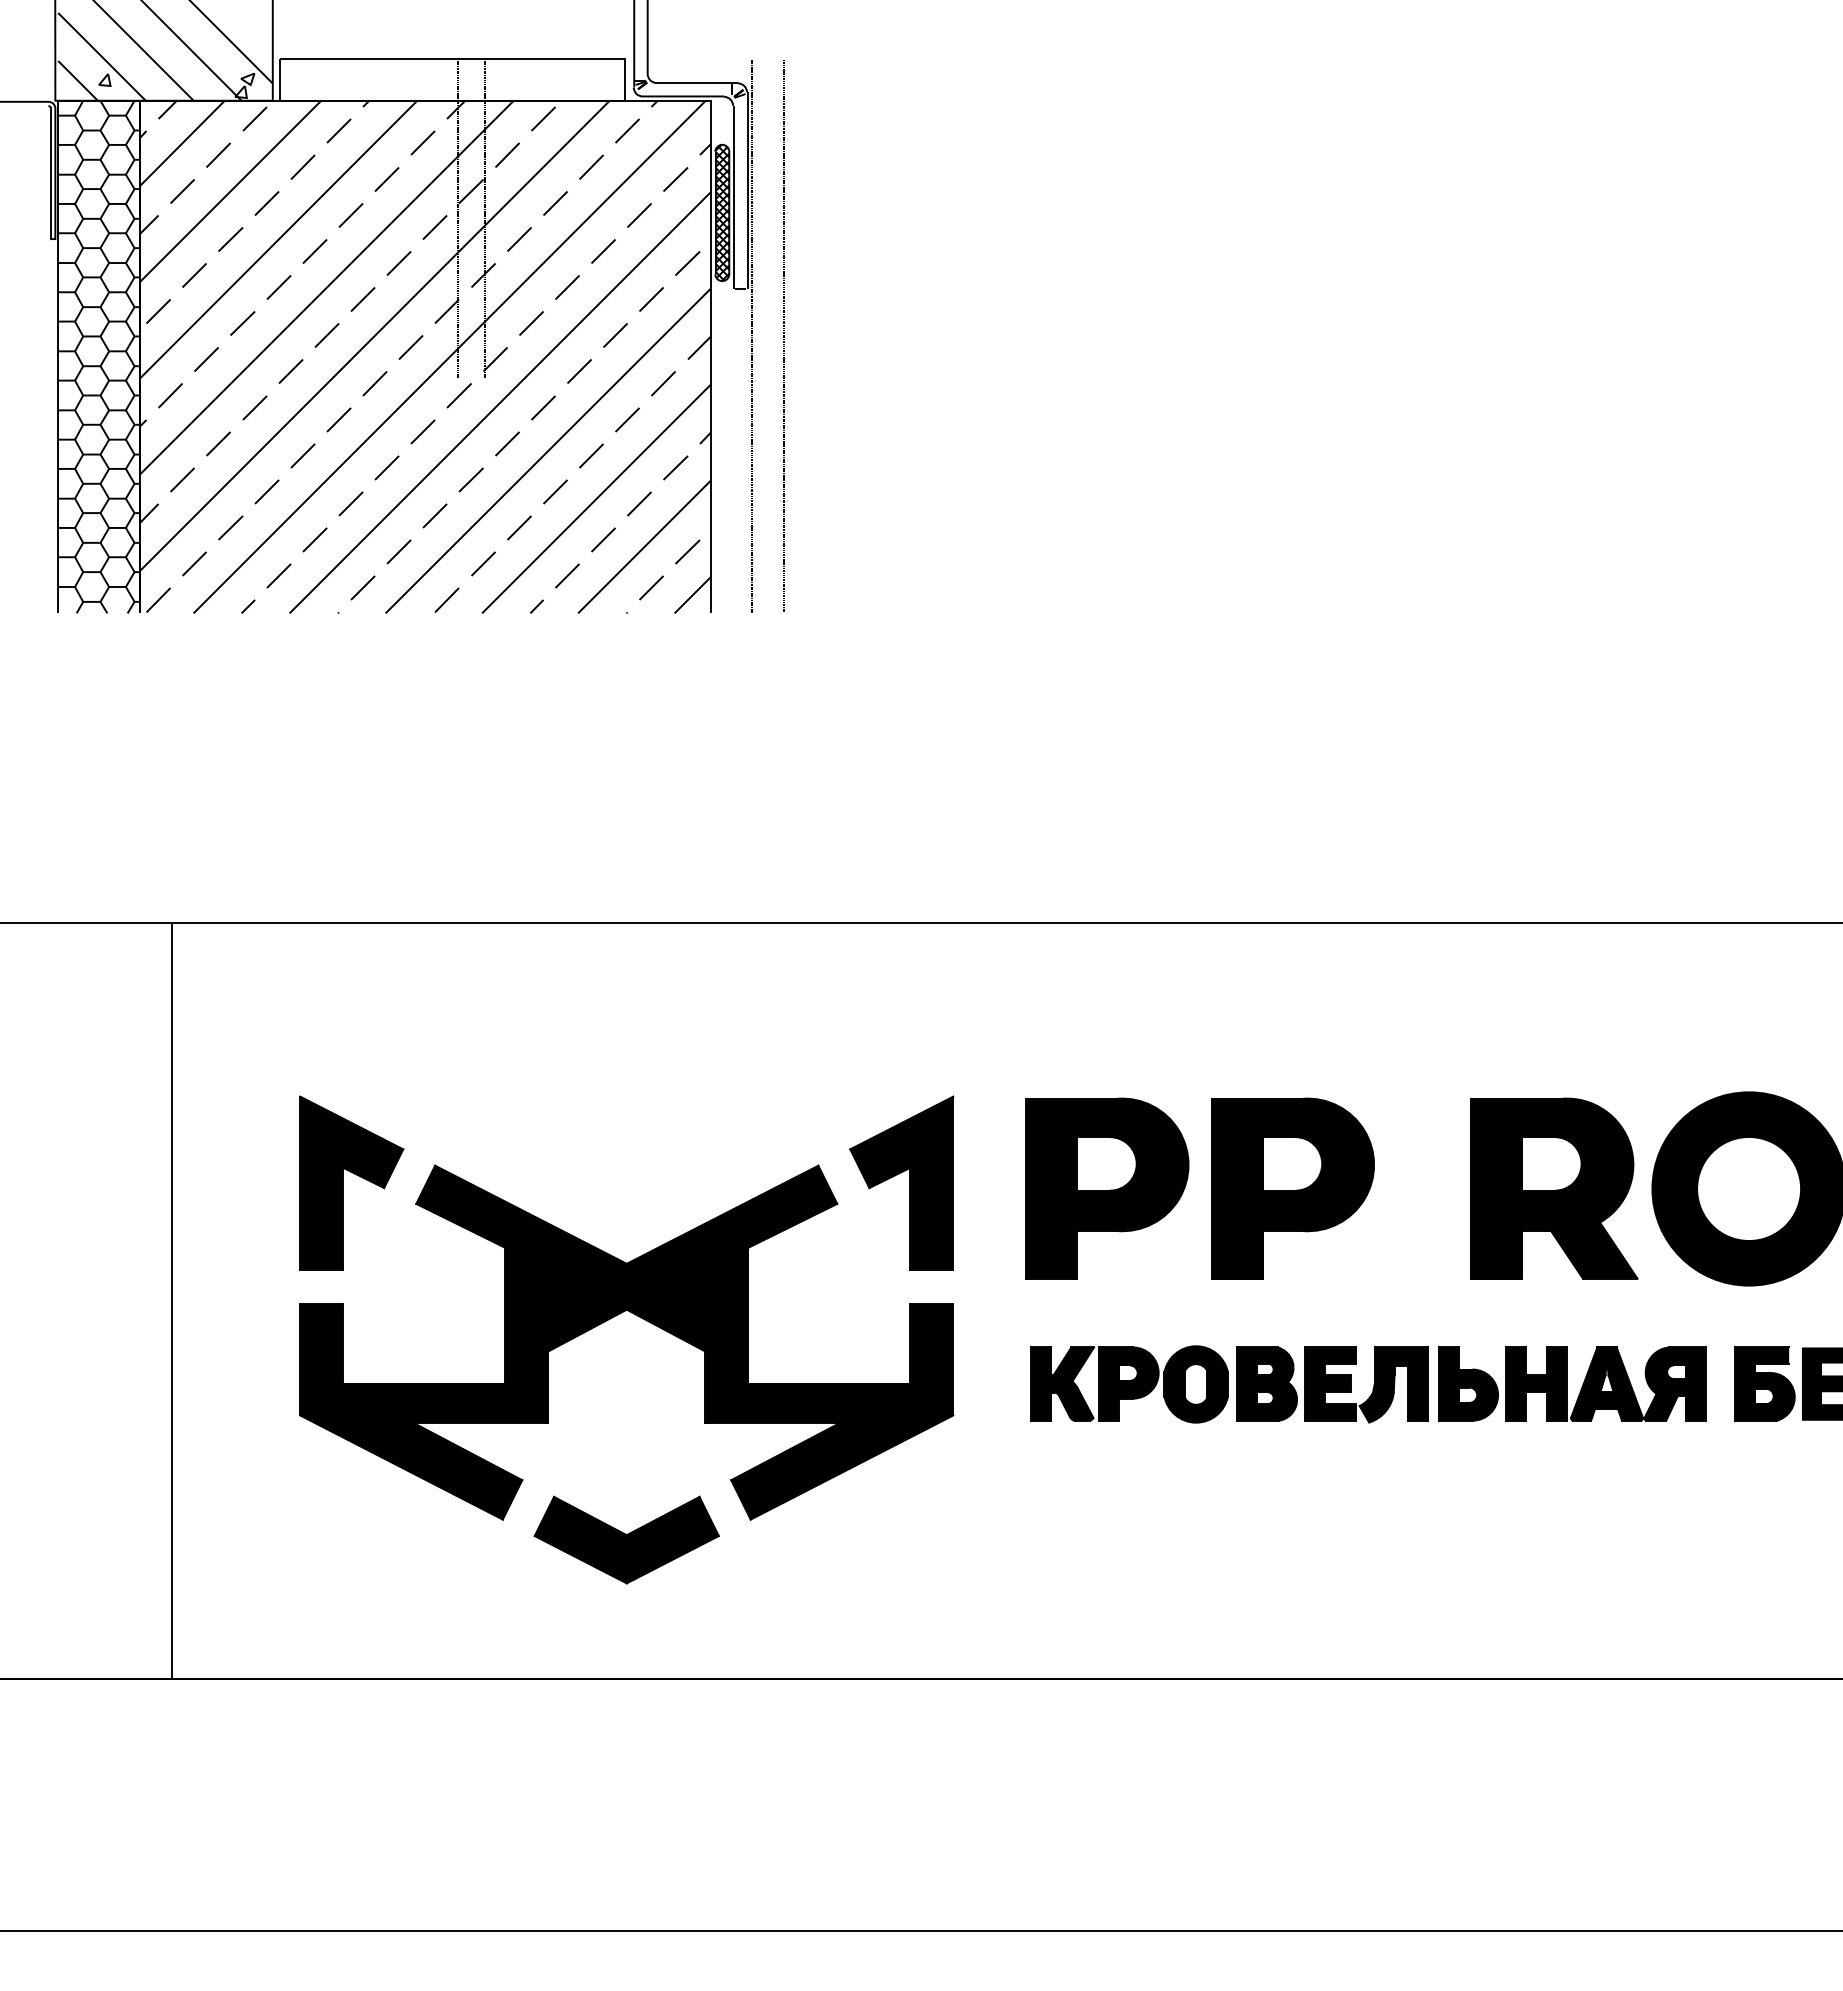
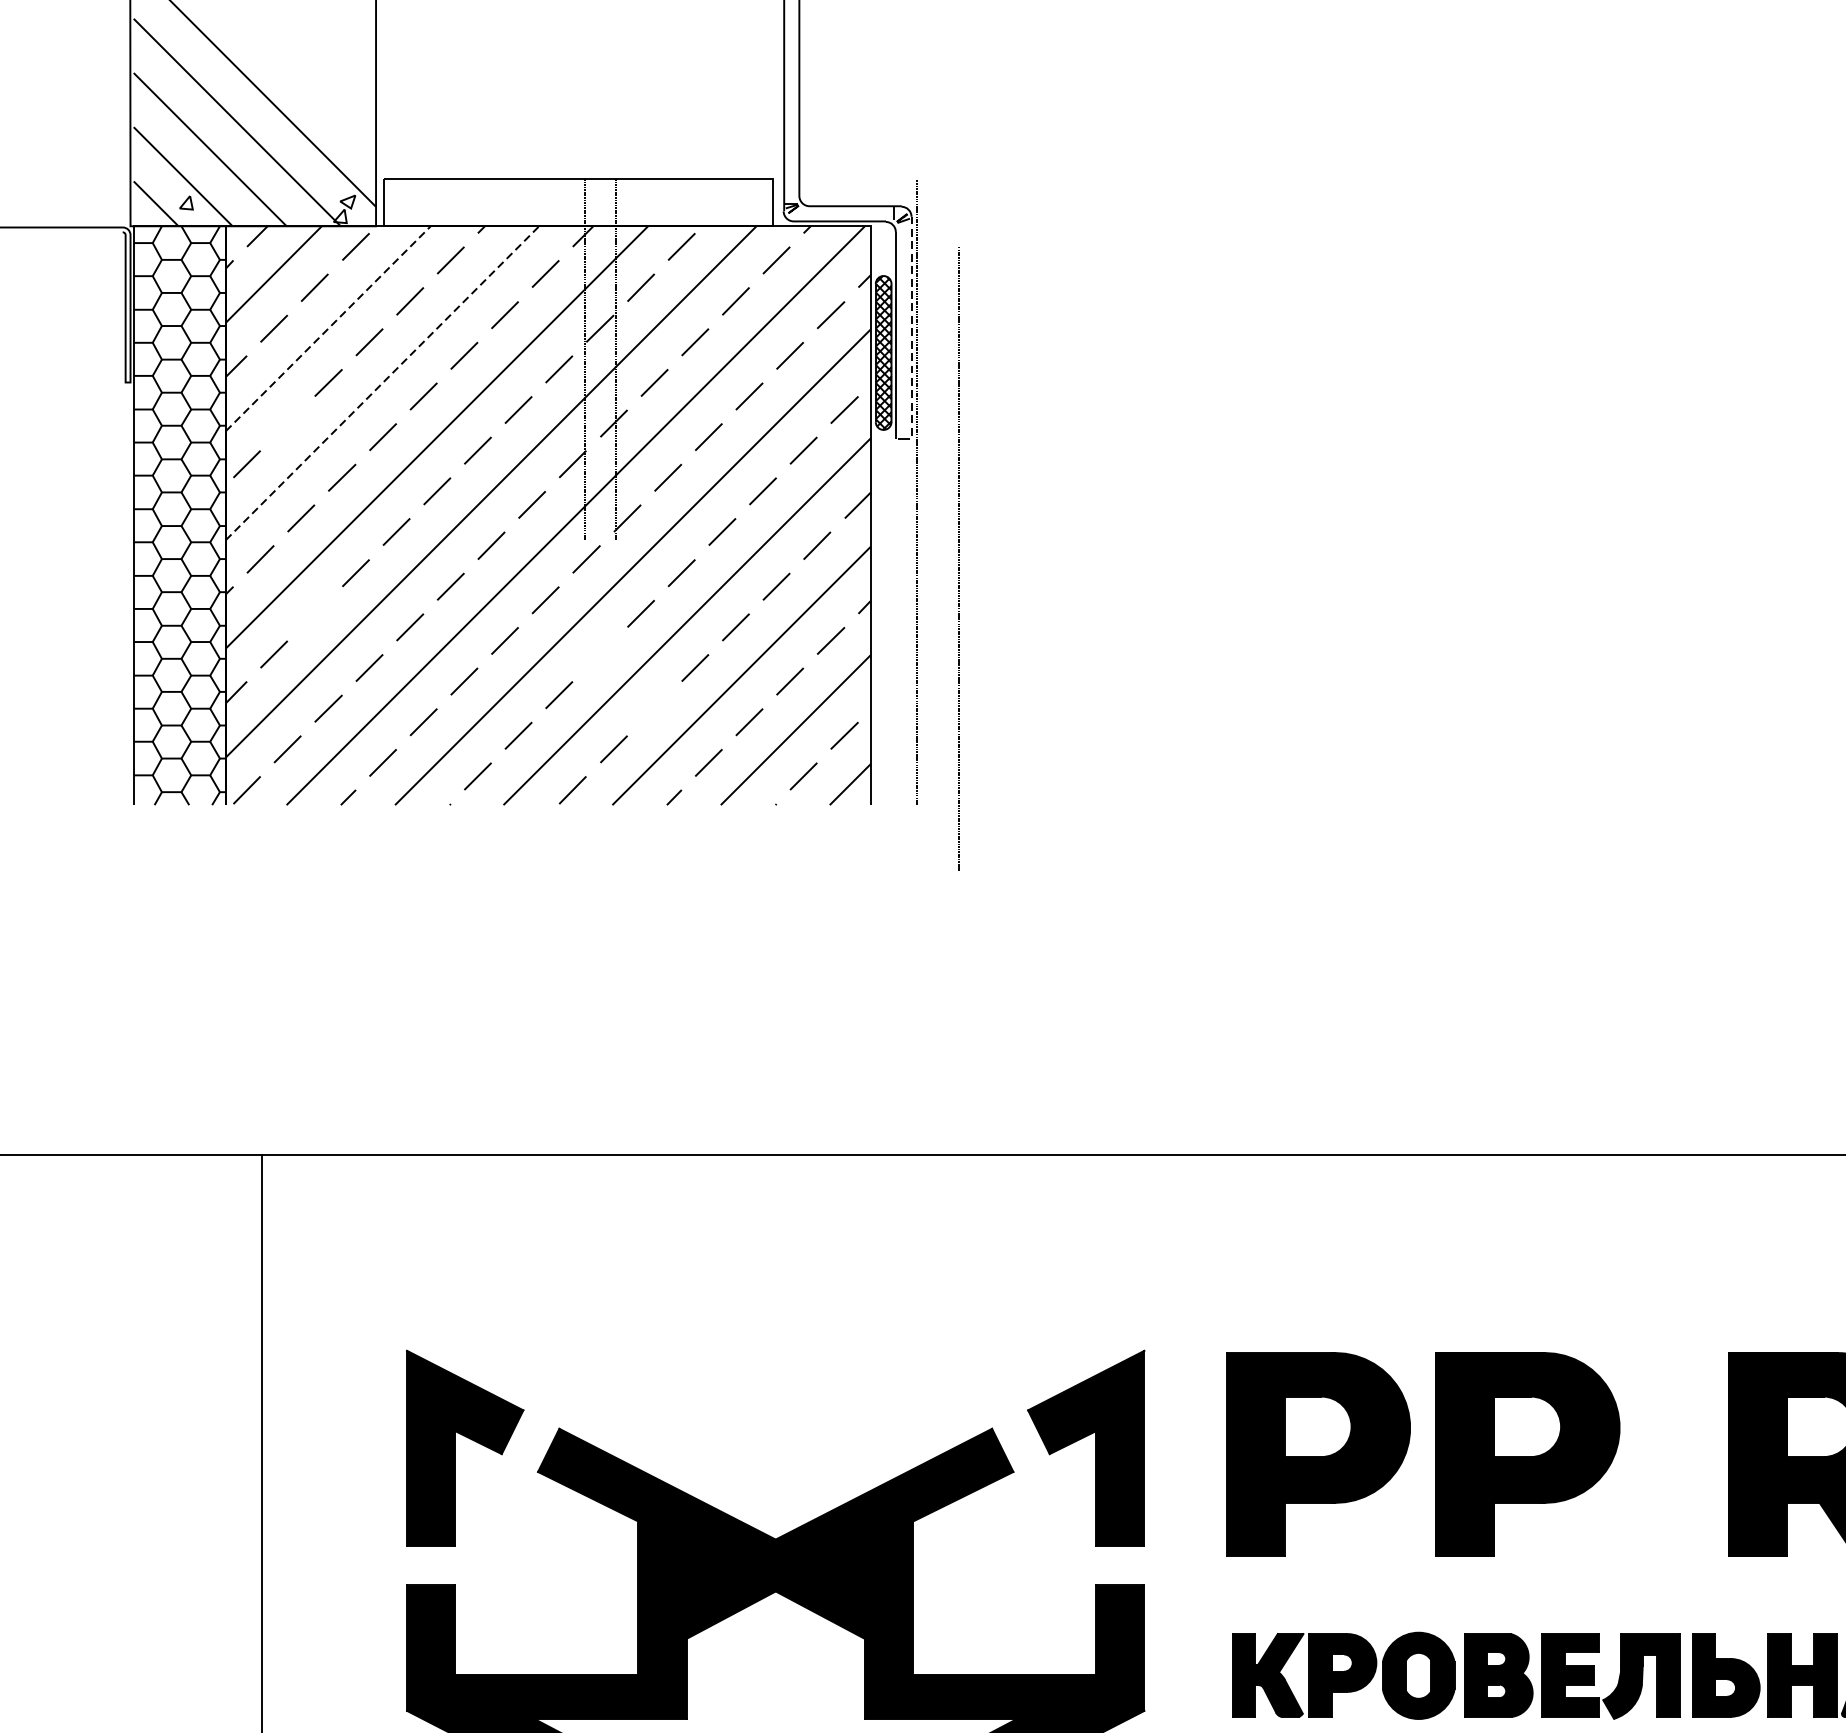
line: (747, 190) -> (912, 327), solid -> dashed
line: (230, 191) -> (328, 328), solid -> dashed
line: (278, 239) -> (382, 382), solid -> dashed
line: (194, 275) -> (287, 423), removed
line: (783, 335) -> (958, 557), moved
line: (218, 443) -> (314, 613), removed
line: (470, 479) -> (599, 653), removed
line: (519, 527) -> (654, 708), removed

